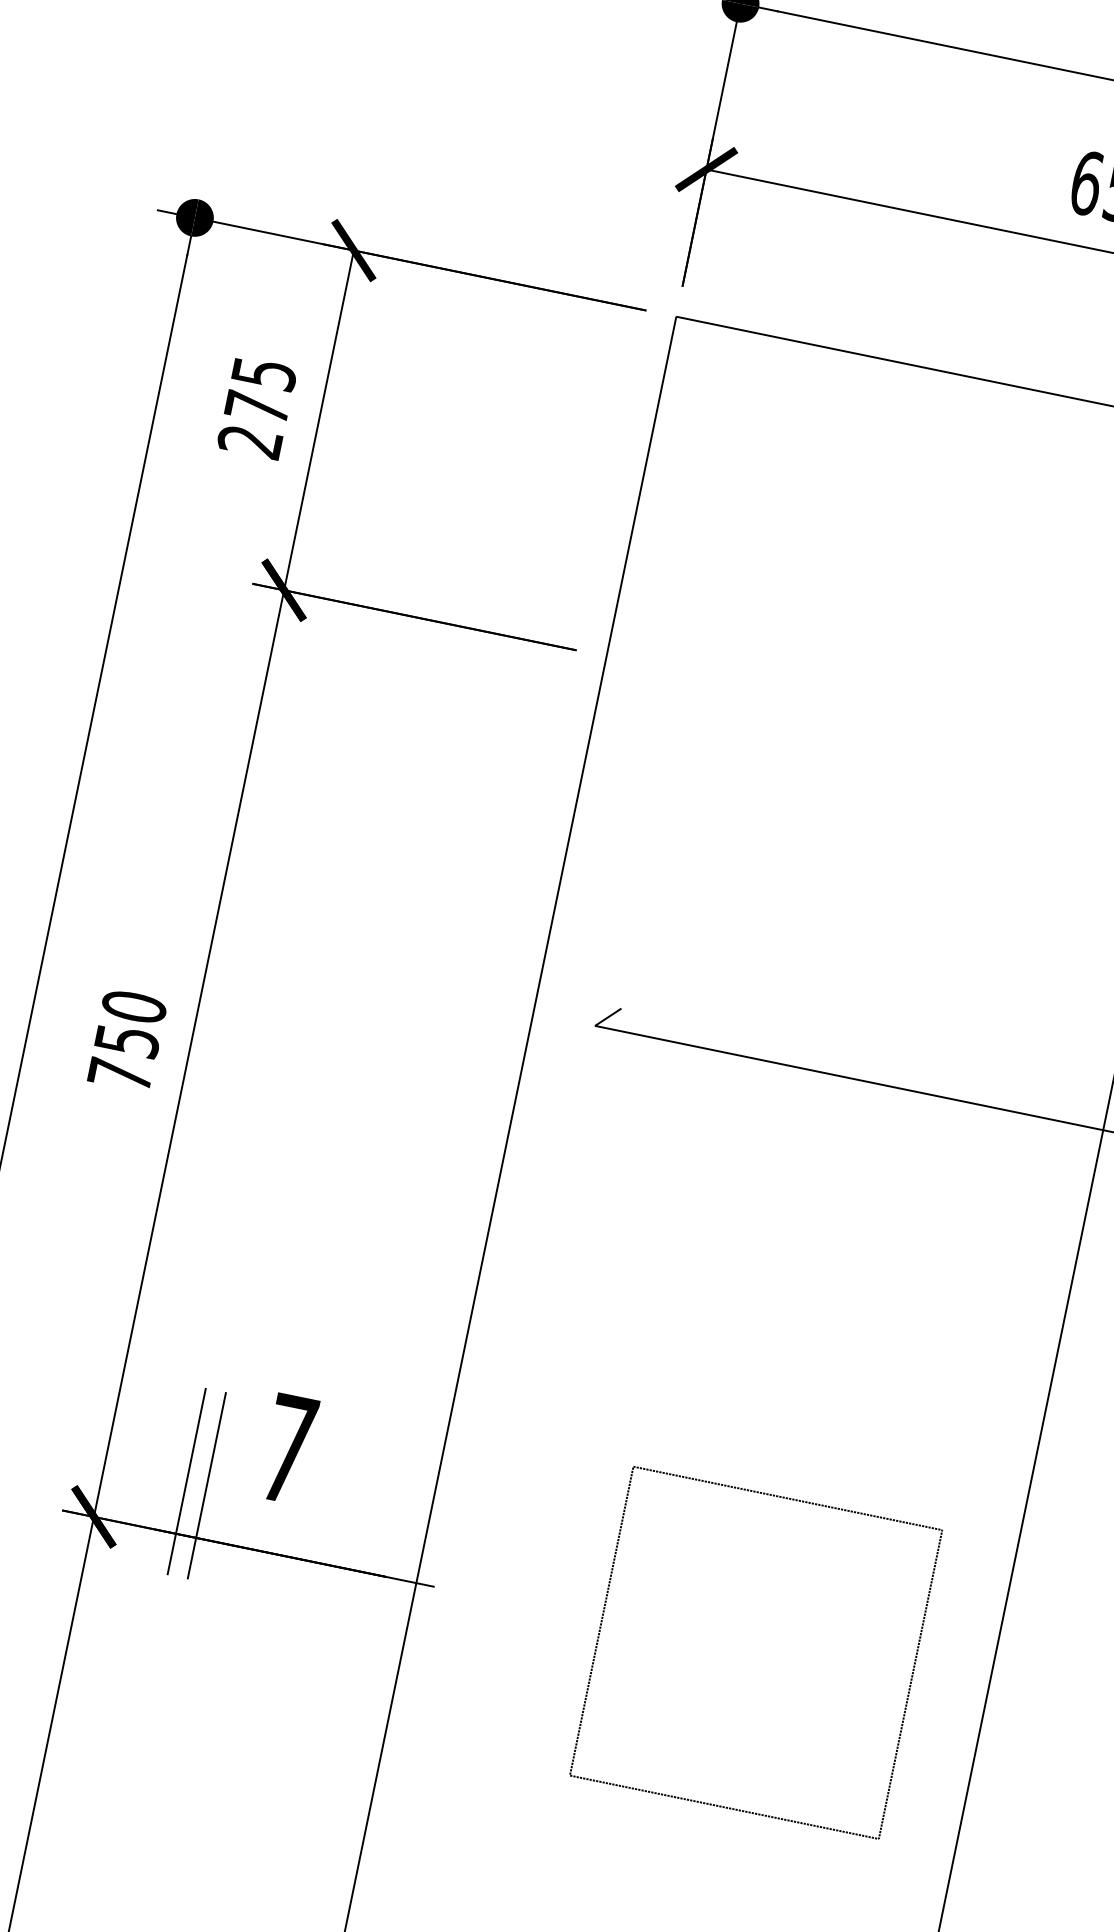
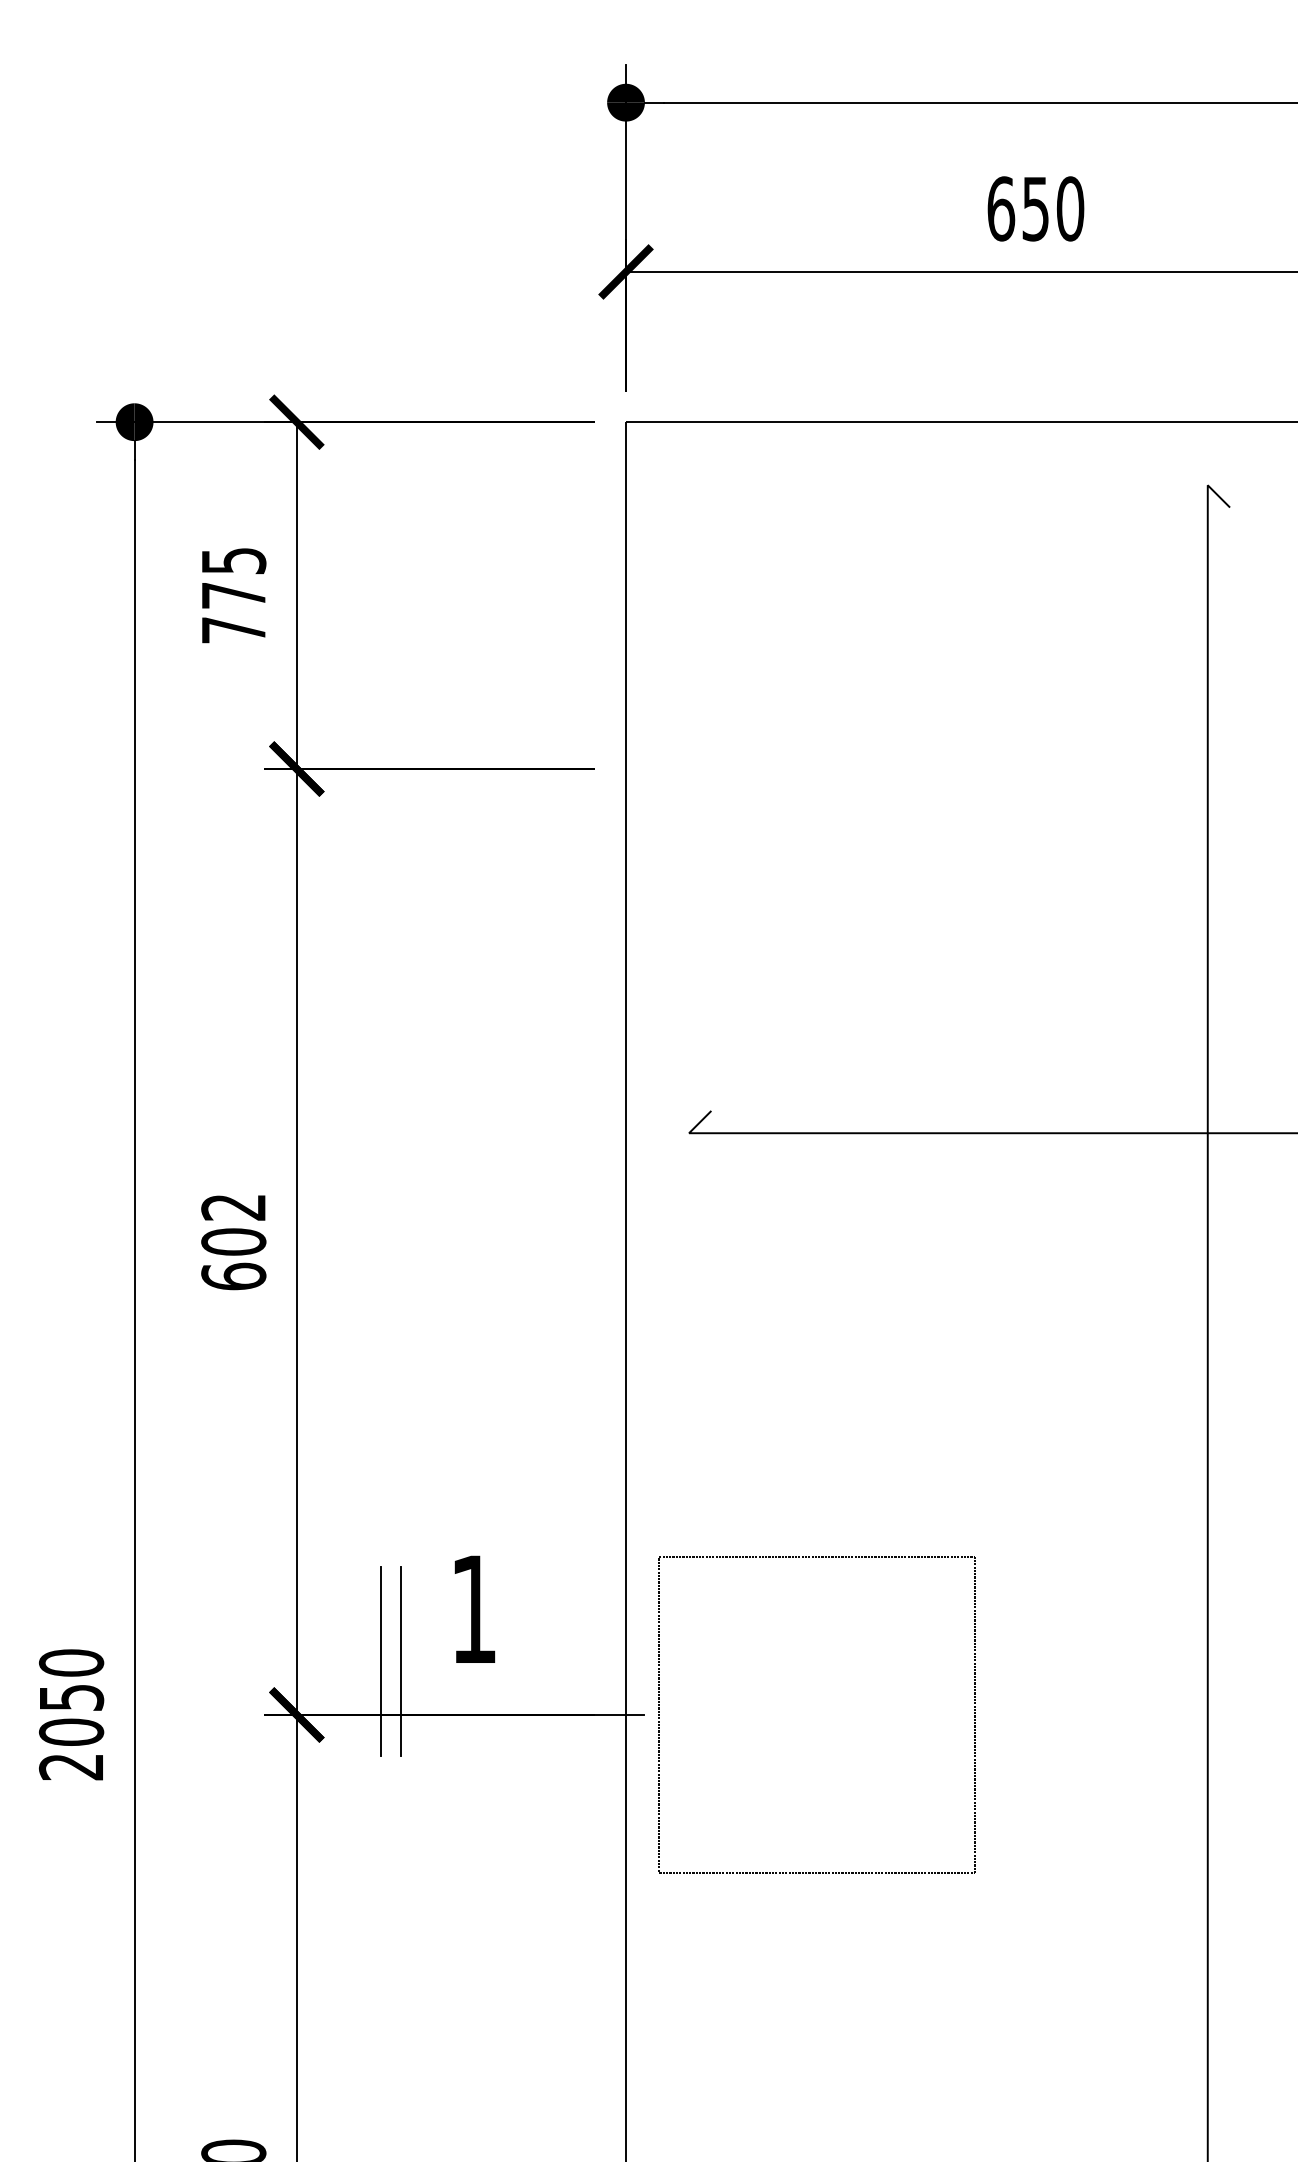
text: (249, 441) -> (233, 630), 275 -> 775
text: (127, 1040) -> (233, 1241), 750 -> 602
text: (288, 1448) -> (473, 1608), 7 -> 1
part: (787, 1498) -> (816, 1557), moved

